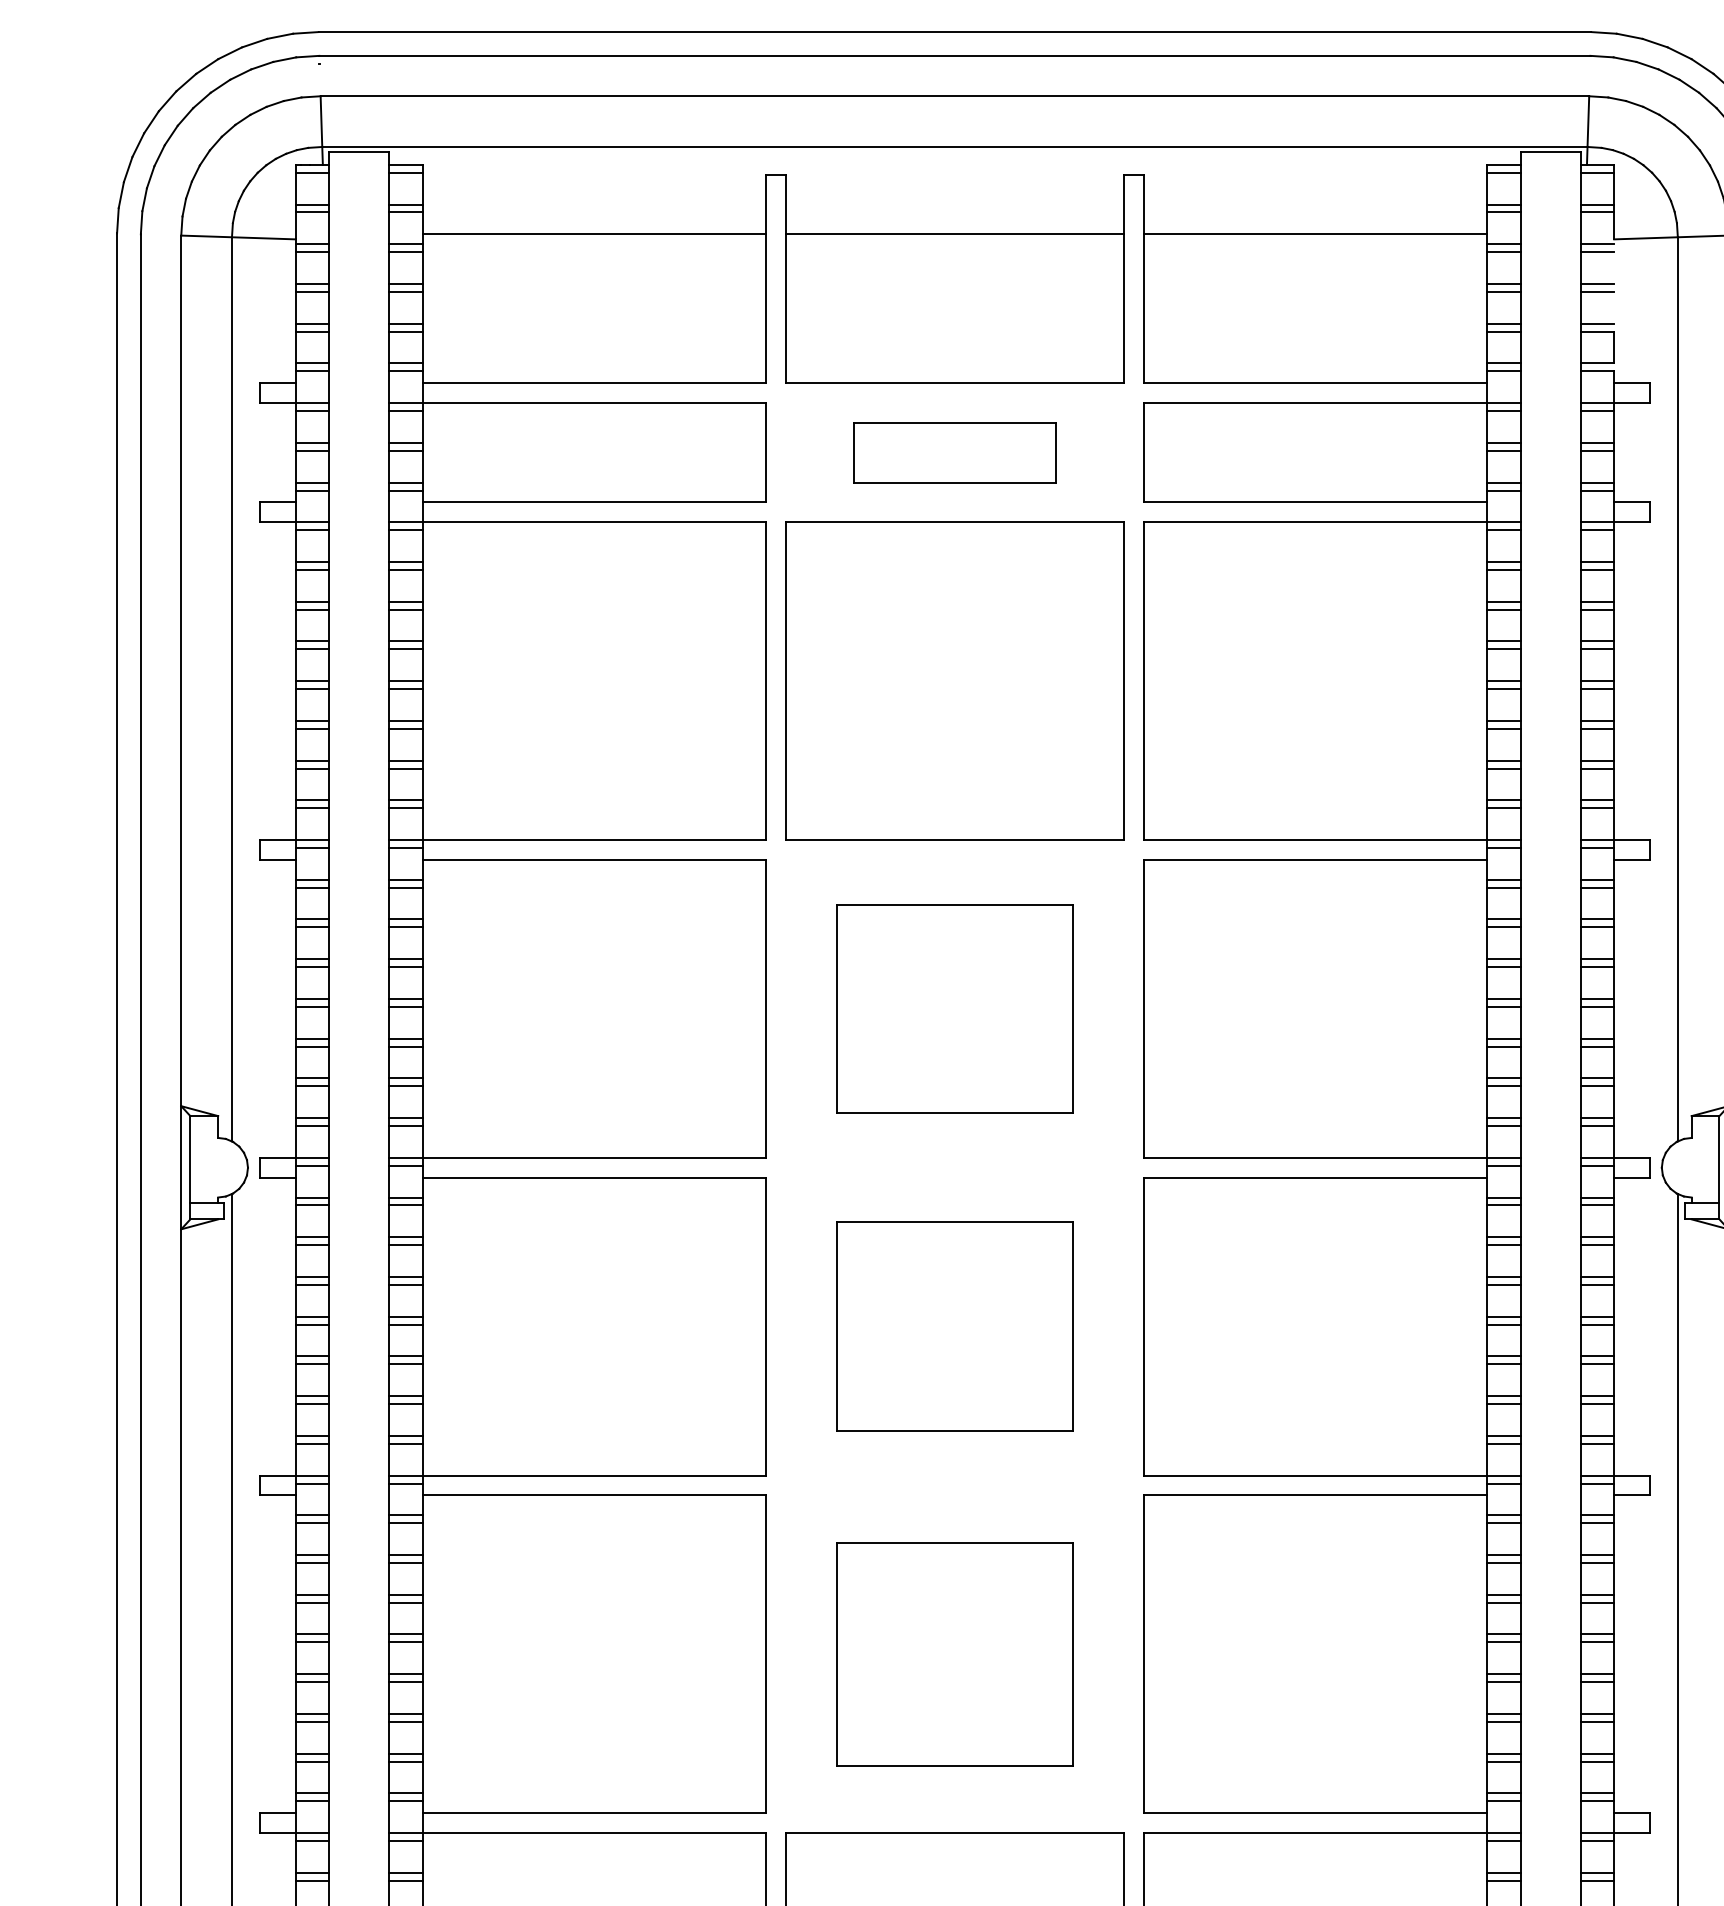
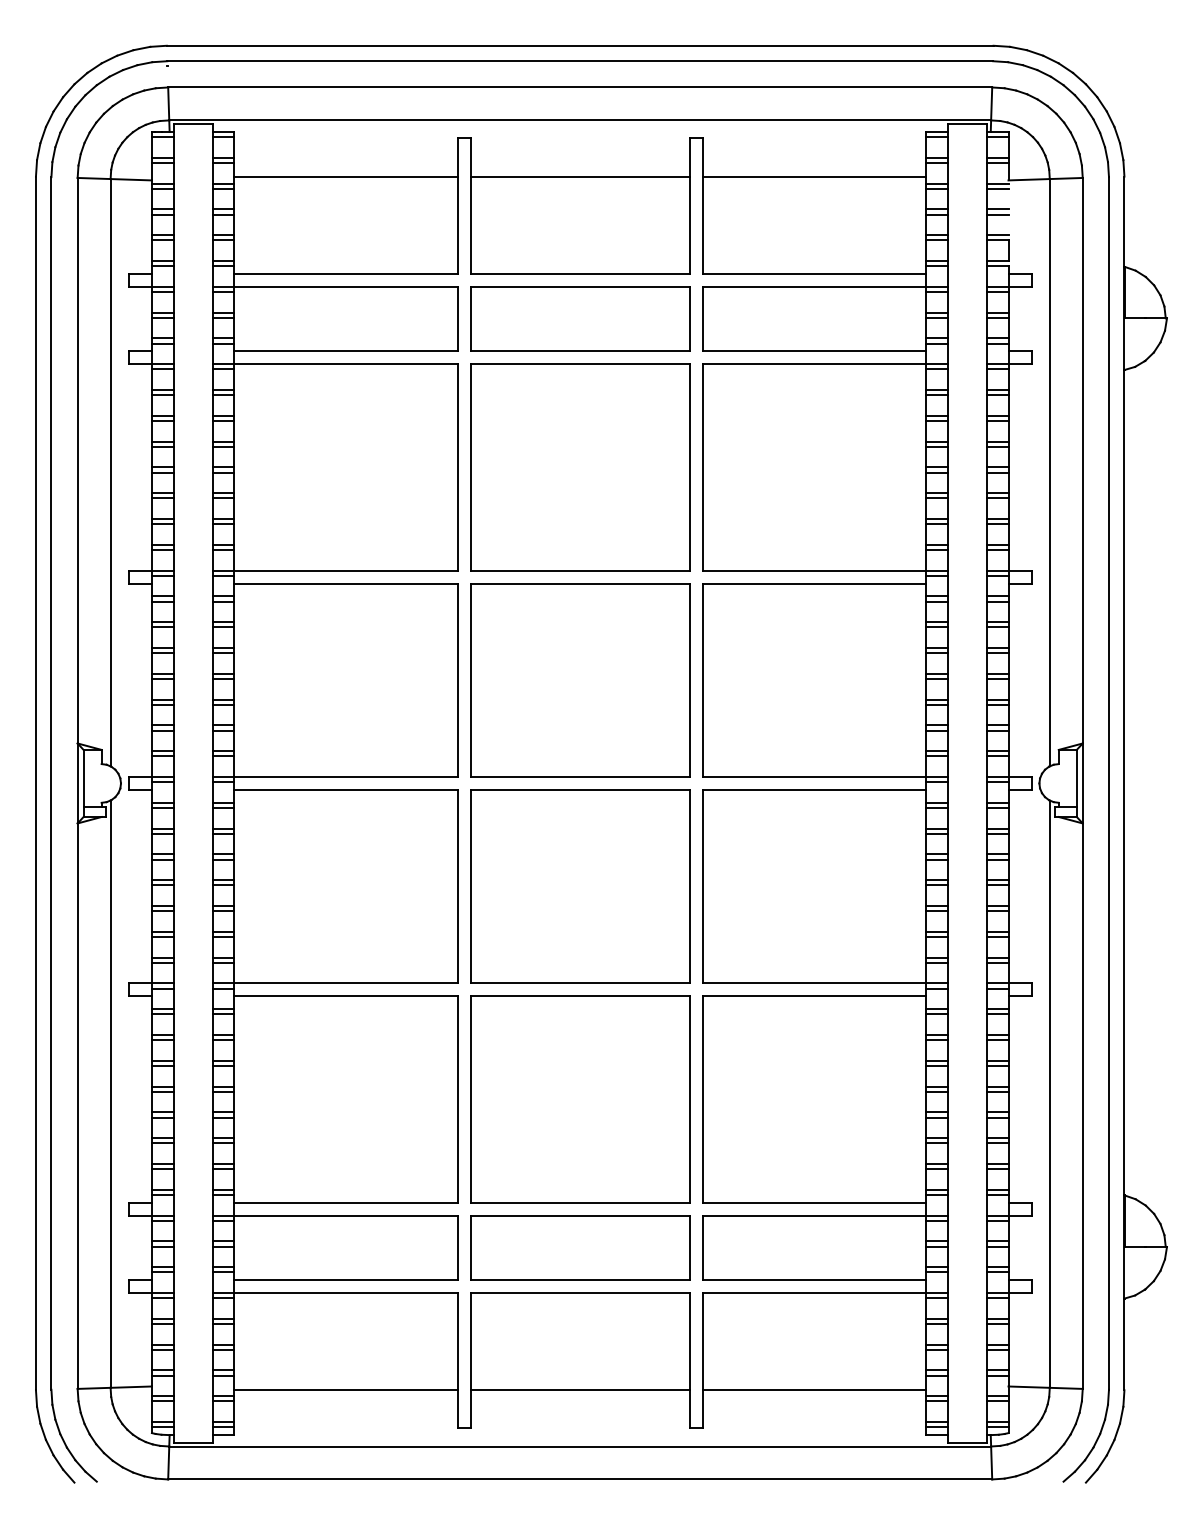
part: (955, 451) -> (580, 318), size x1.67
part: (955, 1009) -> (580, 680), size x1.43
part: (955, 1326) -> (580, 886), size x1.43
part: (955, 1654) -> (580, 1099), size x1.43

